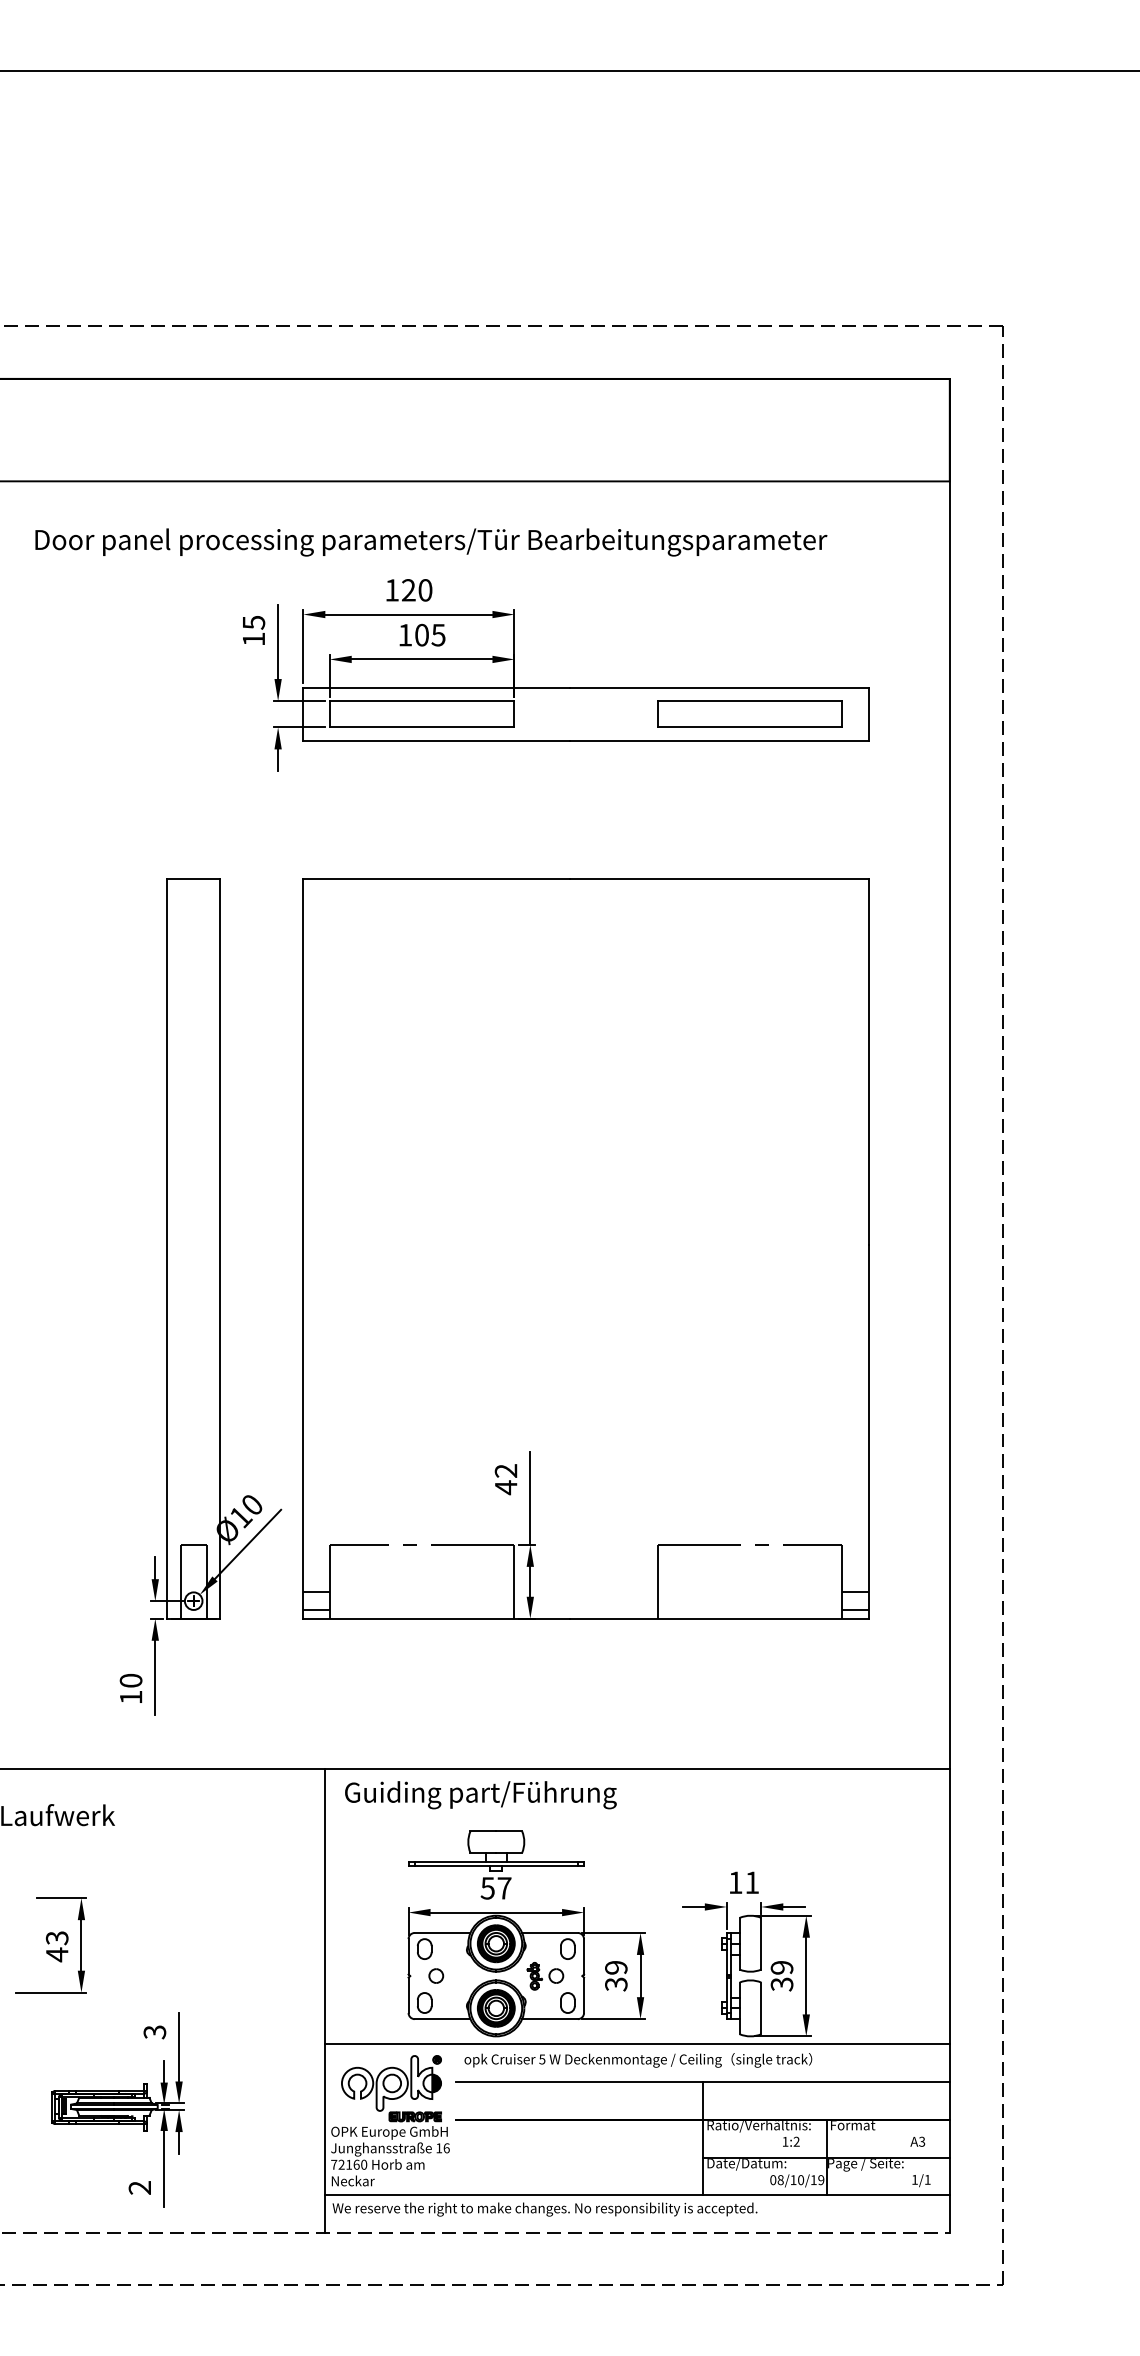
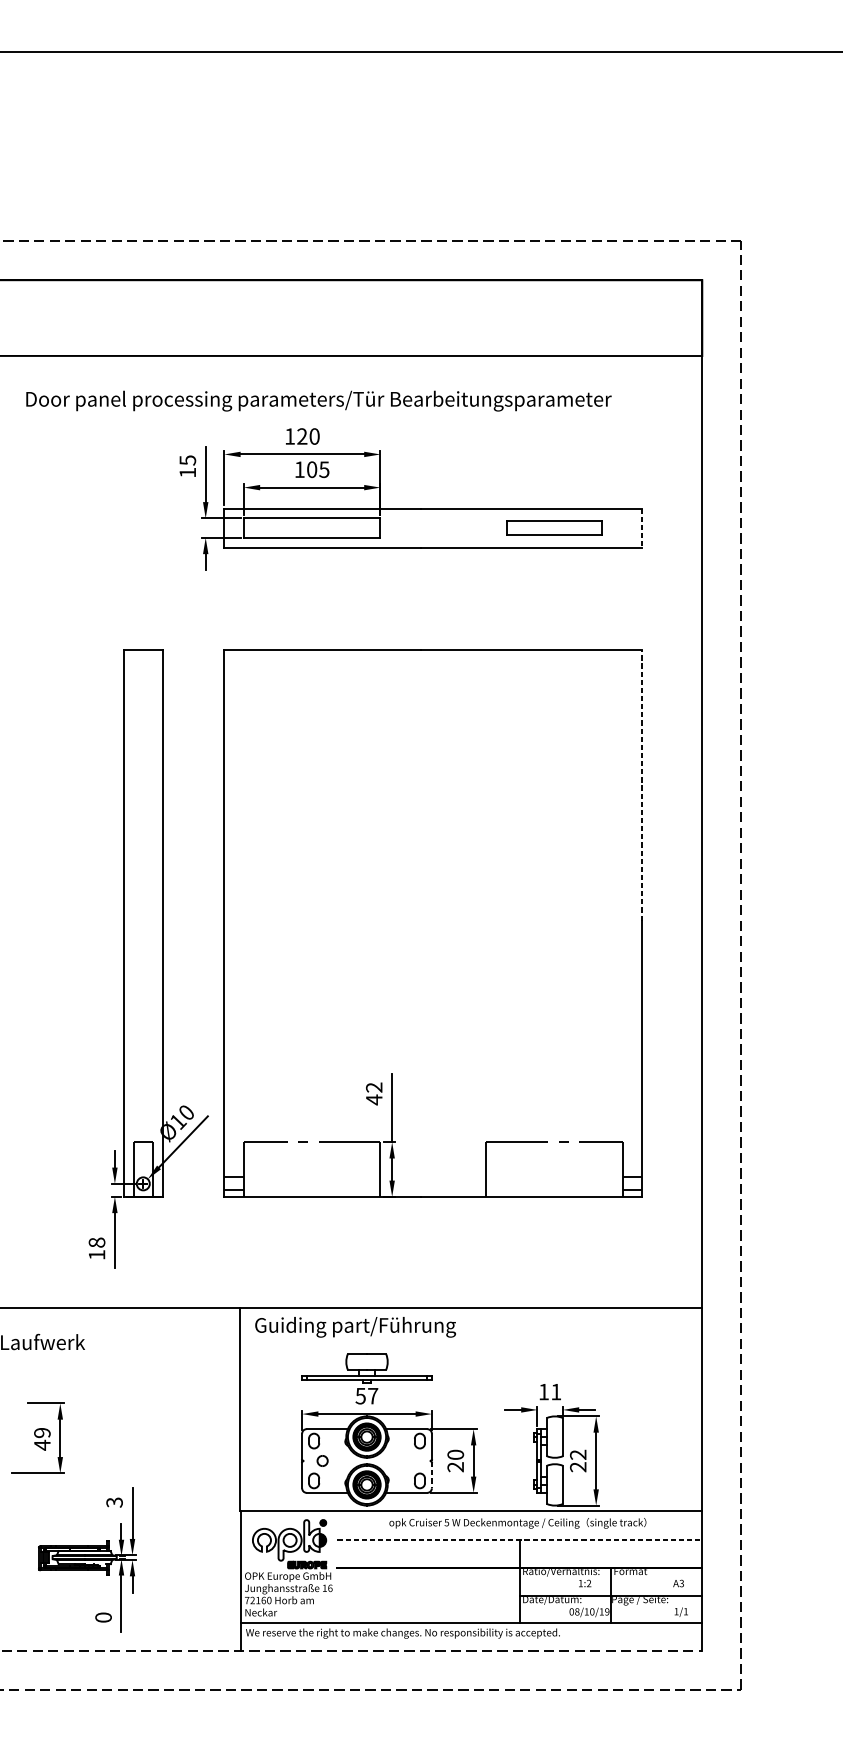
part: (749, 713) -> (554, 527), size x0.7
line: (868, 714) -> (642, 528), solid -> dashed
line: (868, 1061) -> (642, 784), solid -> dashed
text: (131, 1680) -> (97, 1242), 10 -> 18
text: (57, 1938) -> (42, 1433), 43 -> 49
part: (545, 1976) -> (403, 1461), removed
text: (616, 1976) -> (455, 1461), 39 -> 20
text: (782, 1976) -> (578, 1461), 39 -> 22
line: (584, 1995) -> (432, 1475), solid -> dashed
text: (638, 2060) -> (517, 1523), moved
line: (703, 2082) -> (520, 1539), solid -> dashed
text: (139, 2187) -> (103, 1617), 2 -> 0

